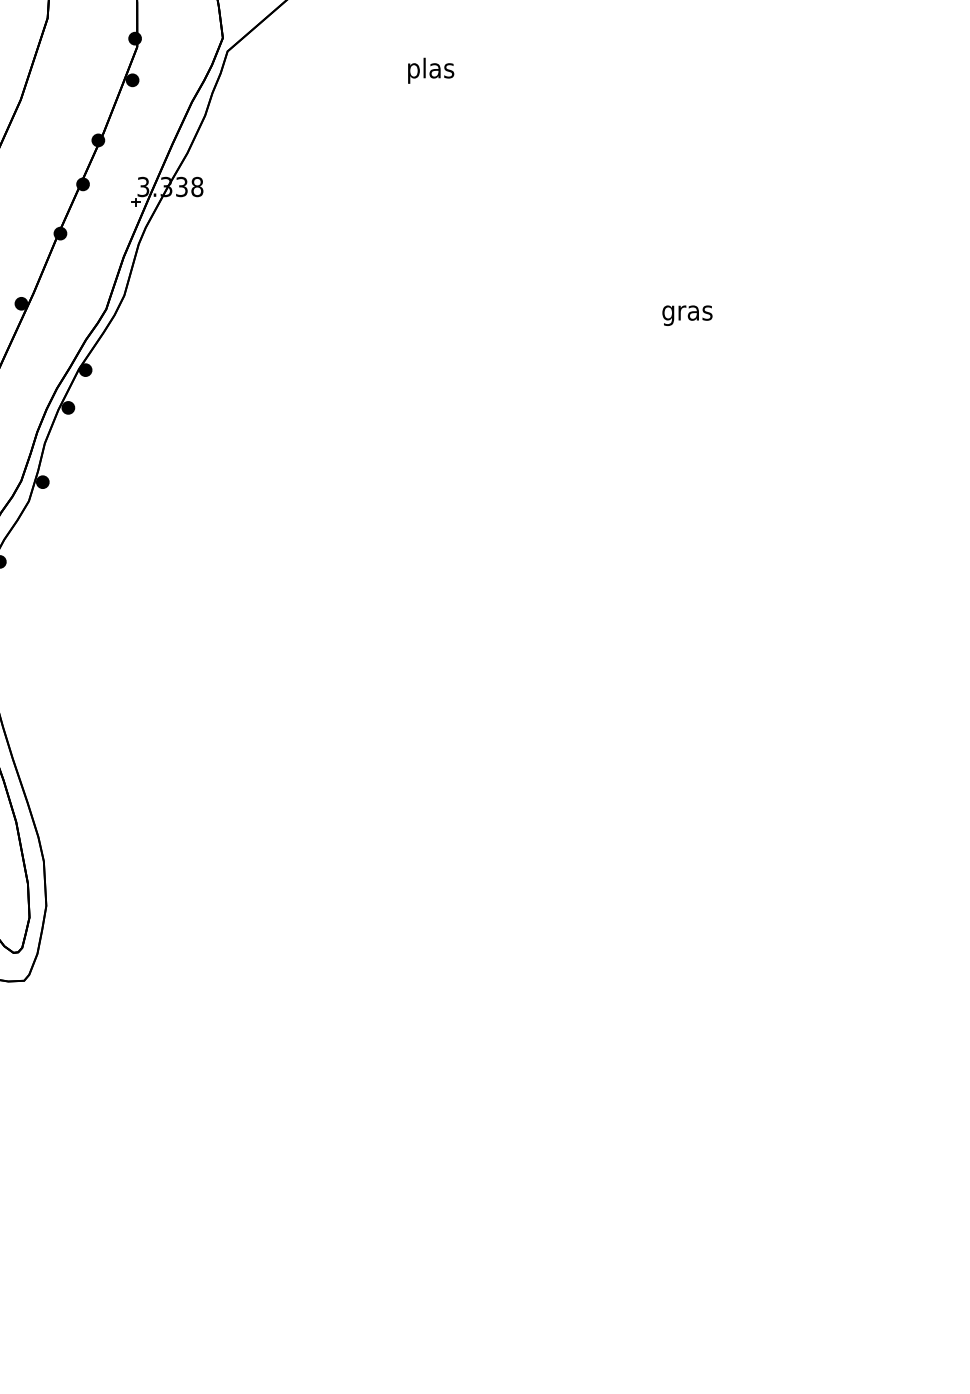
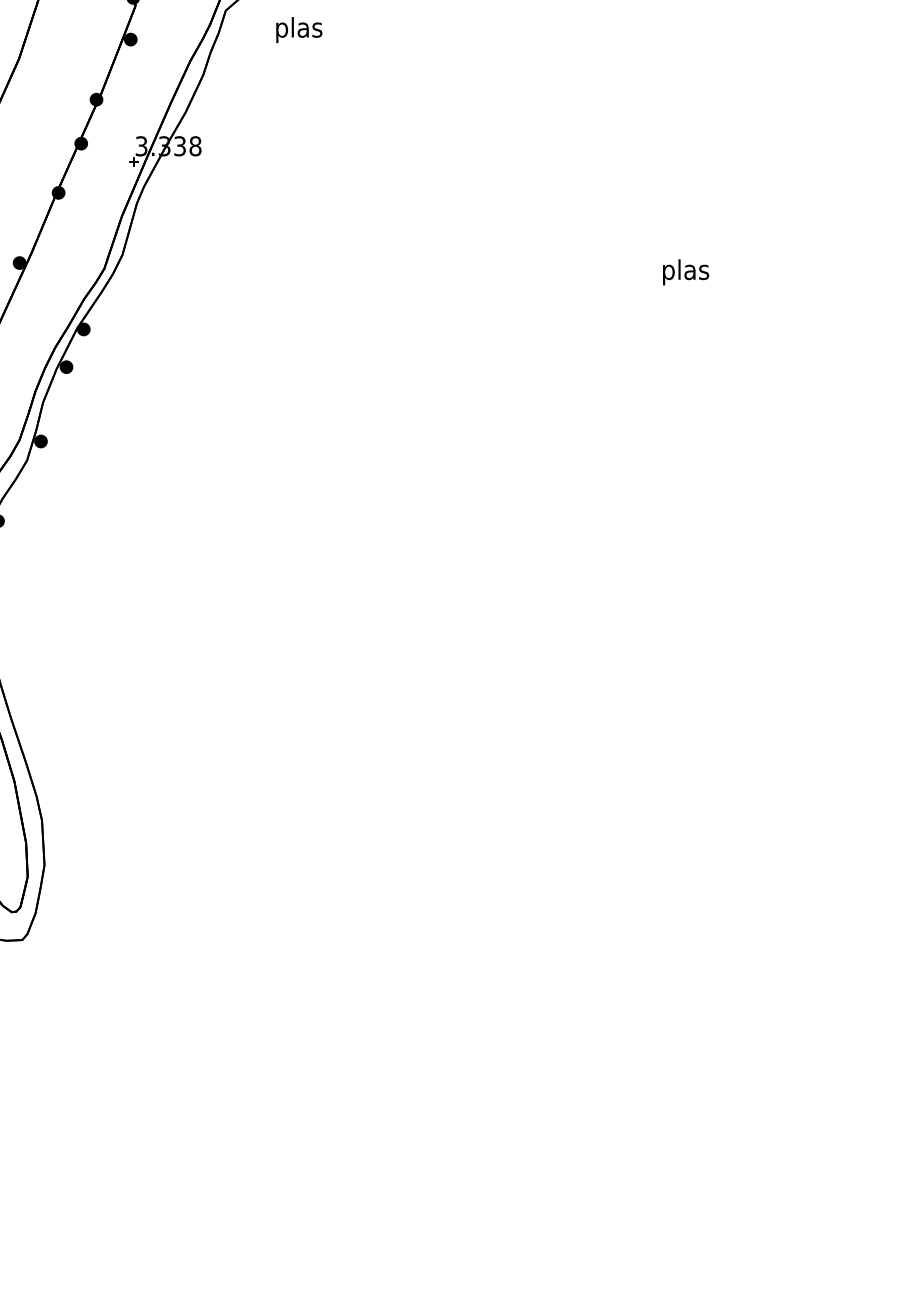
text: (431, 70) -> (299, 29), moved
text: (687, 313) -> (685, 272), gras -> plas

